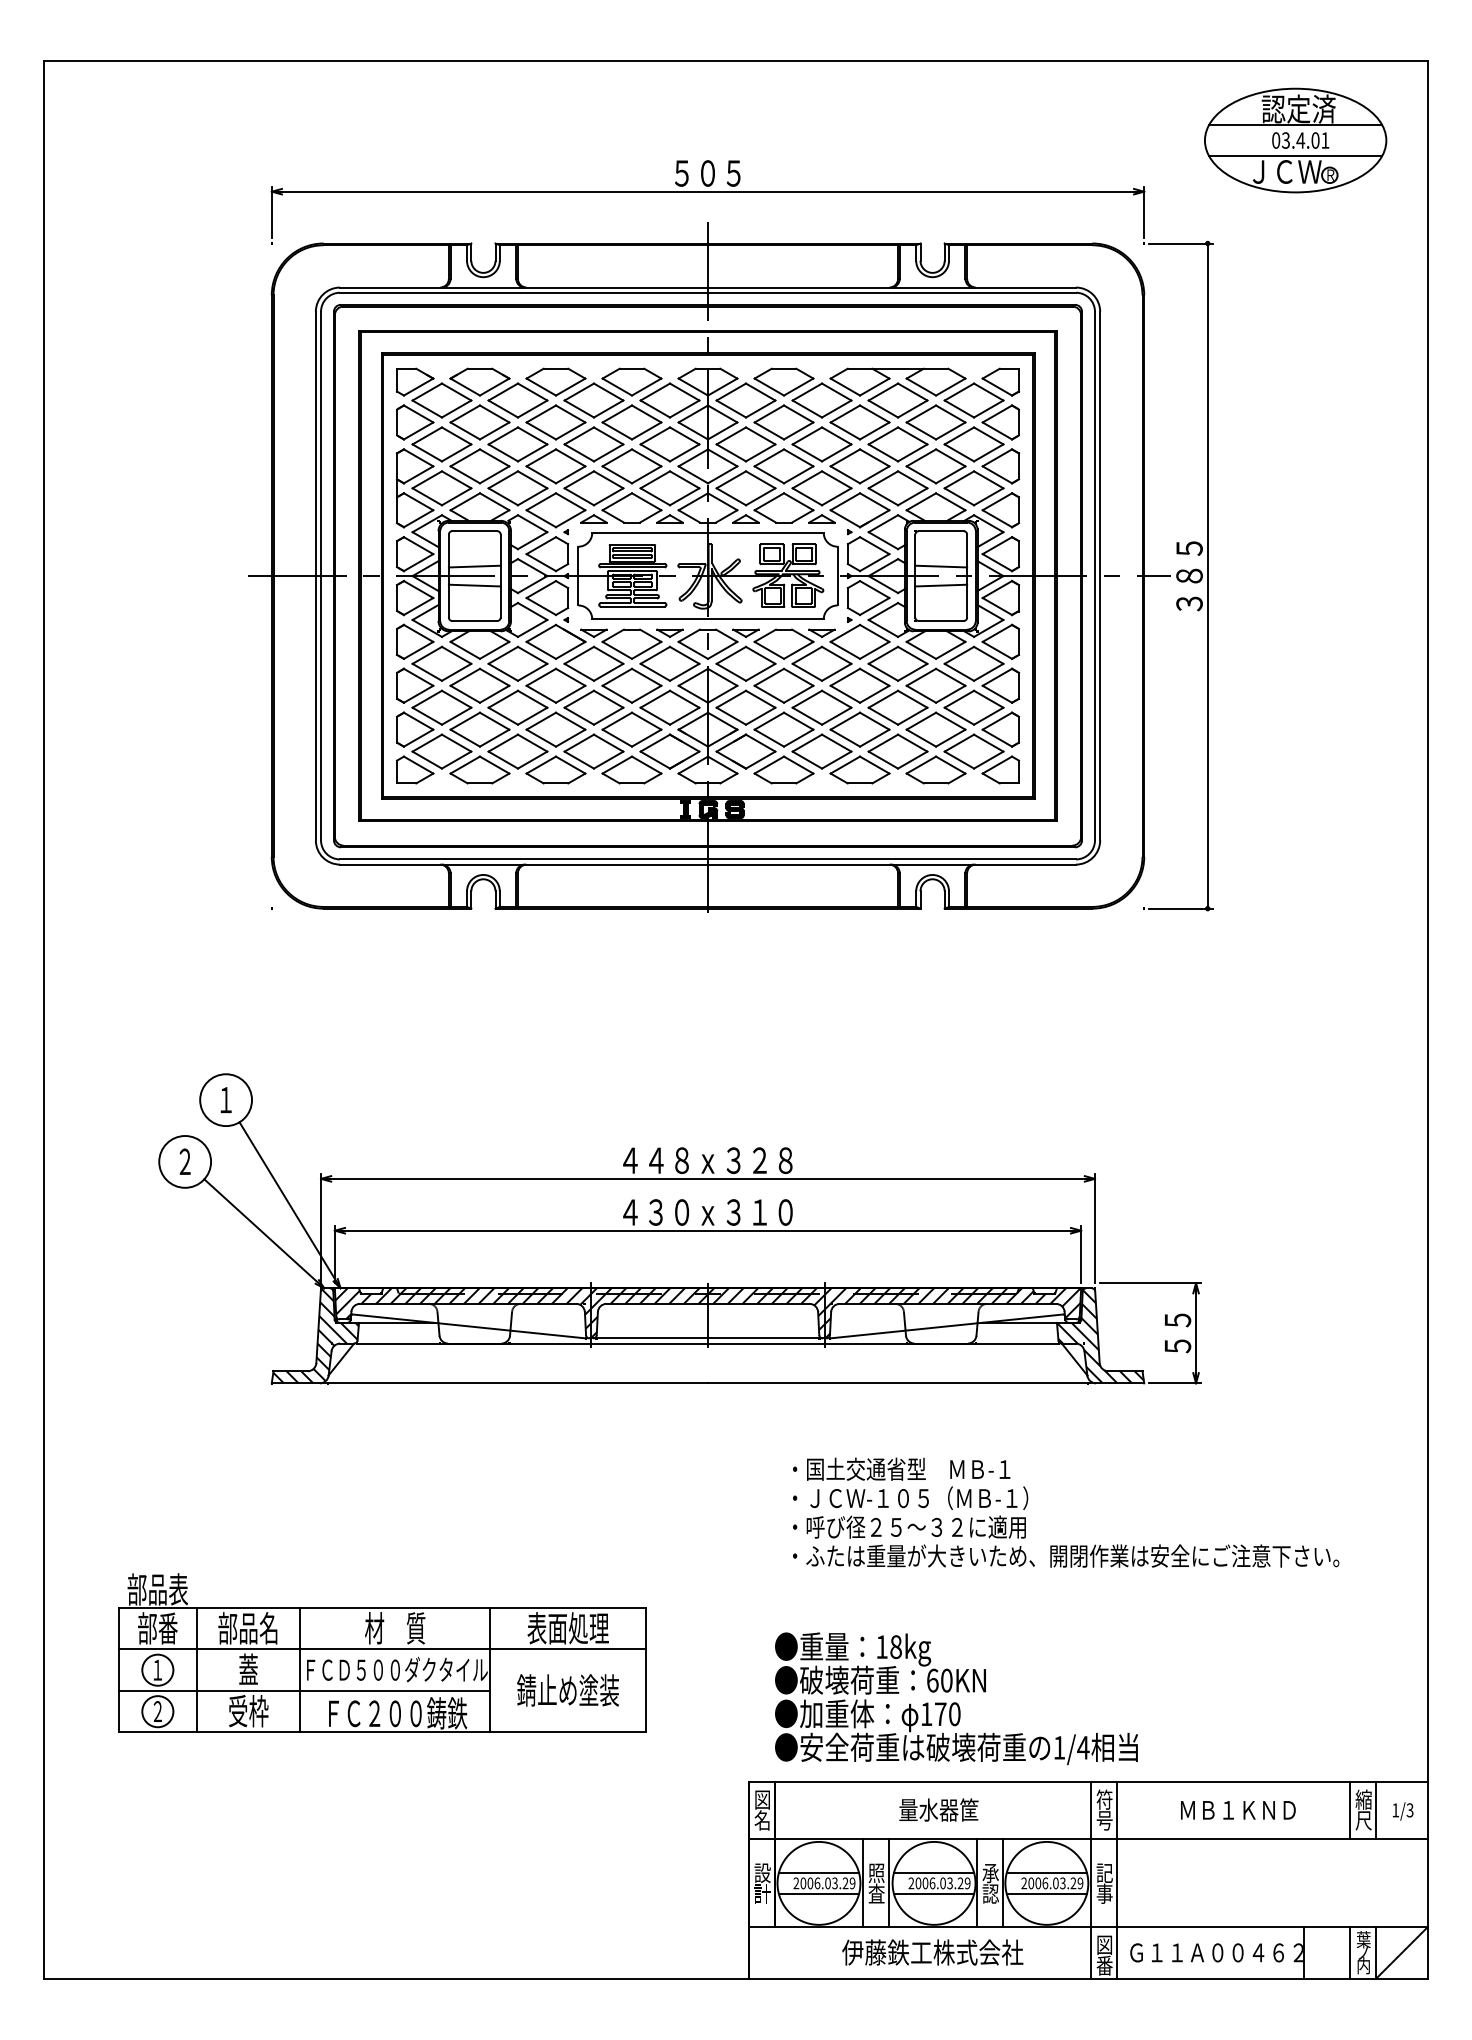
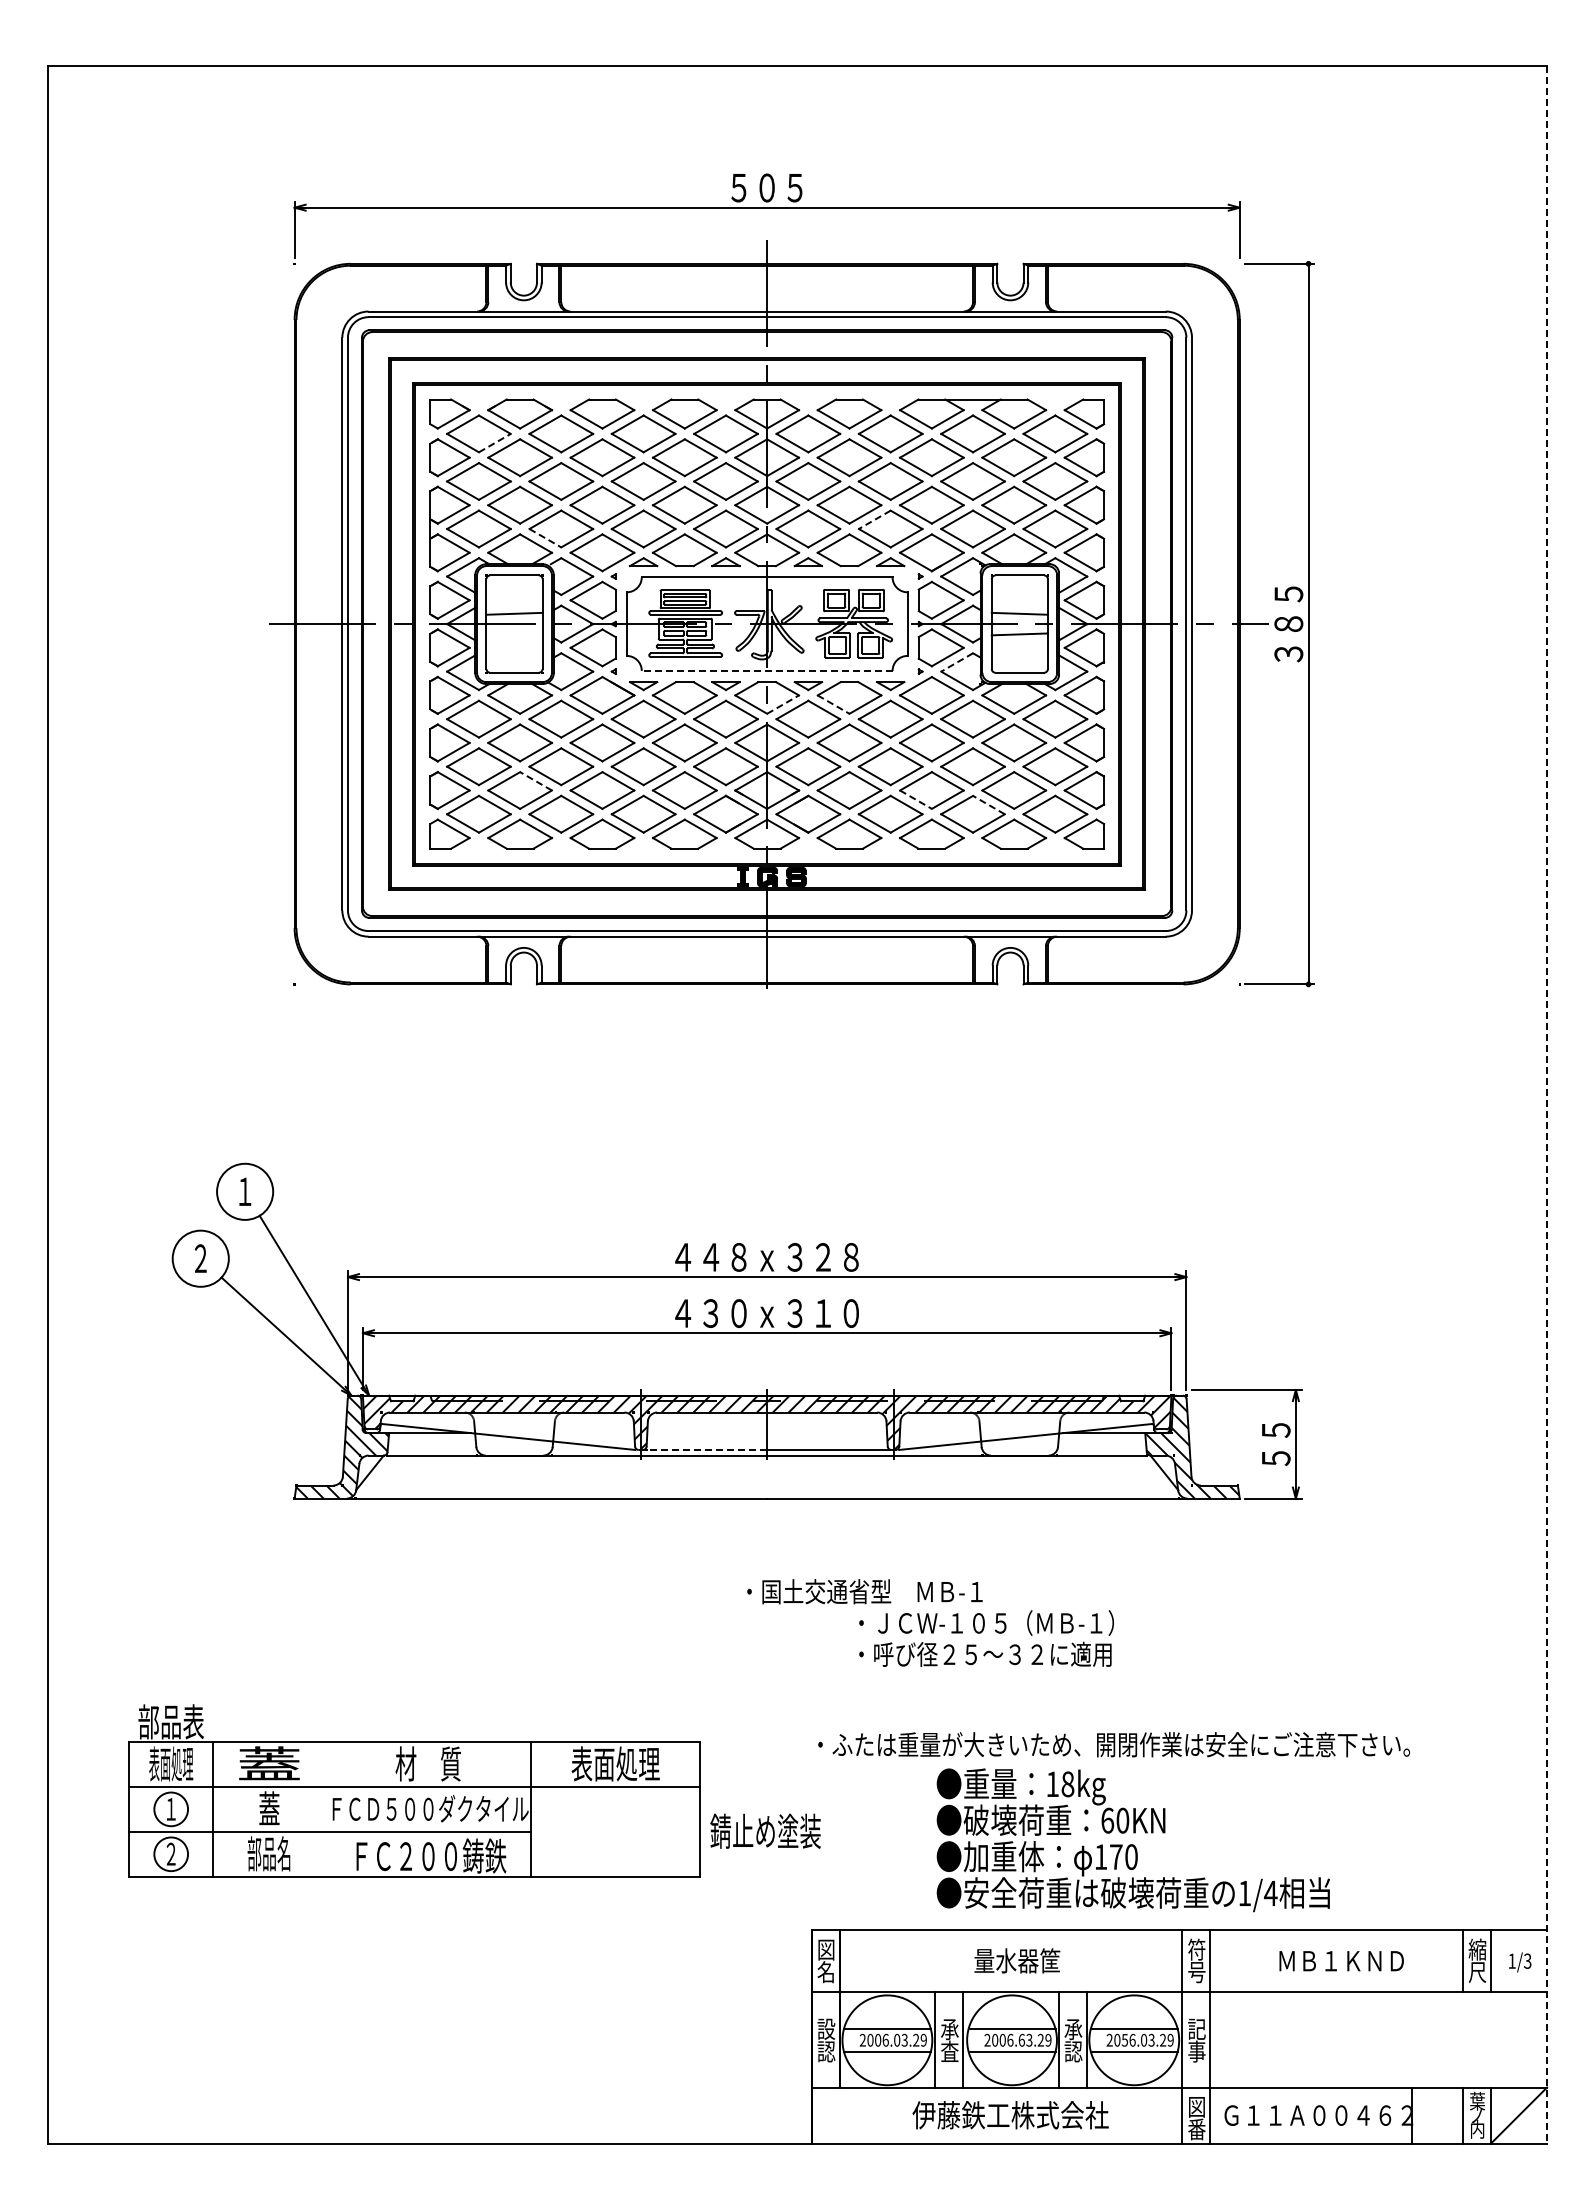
part: (1295, 140) -> (1403, 152), removed
line: (457, 408) -> (495, 442), solid -> dashed
line: (807, 480) -> (874, 520), solid -> dashed
line: (503, 497) -> (545, 538), solid -> dashed
line: (474, 585) -> (514, 634), removed
line: (882, 611) -> (956, 662), solid -> dashed
line: (707, 618) -> (766, 670), solid -> dashed
line: (723, 650) -> (783, 704), solid -> dashed
line: (770, 650) -> (834, 704), solid -> dashed
line: (494, 721) -> (535, 781), solid -> dashed
line: (845, 737) -> (916, 799), solid -> dashed
line: (912, 742) -> (988, 804), solid -> dashed
line: (1428, 1019) -> (1547, 1104), solid -> dashed
line: (649, 1338) -> (703, 1449), solid -> dashed
text: (901, 1469) -> (864, 1591), moved
text: (1066, 1555) -> (1114, 1744), moved
text: (158, 1627) -> (171, 1763), 部番 -> 表面処理
text: (247, 1627) -> (268, 1763), 部品名 -> 蓋
line: (300, 1670) -> (325, 1809), removed
text: (567, 1689) -> (765, 1830), moved
text: (955, 1698) -> (1132, 1840), moved
text: (248, 1710) -> (269, 1853), 受枠 -> 部品名
text: (876, 1873) -> (949, 2029), 照 -> 承
text: (942, 1882) -> (1021, 2039), 2006.03.29 -> 2006.63.29
text: (1037, 1882) -> (1124, 2039), 2006.03.29 -> 2056.03.29
text: (762, 1893) -> (826, 2051), 計 -> 認

